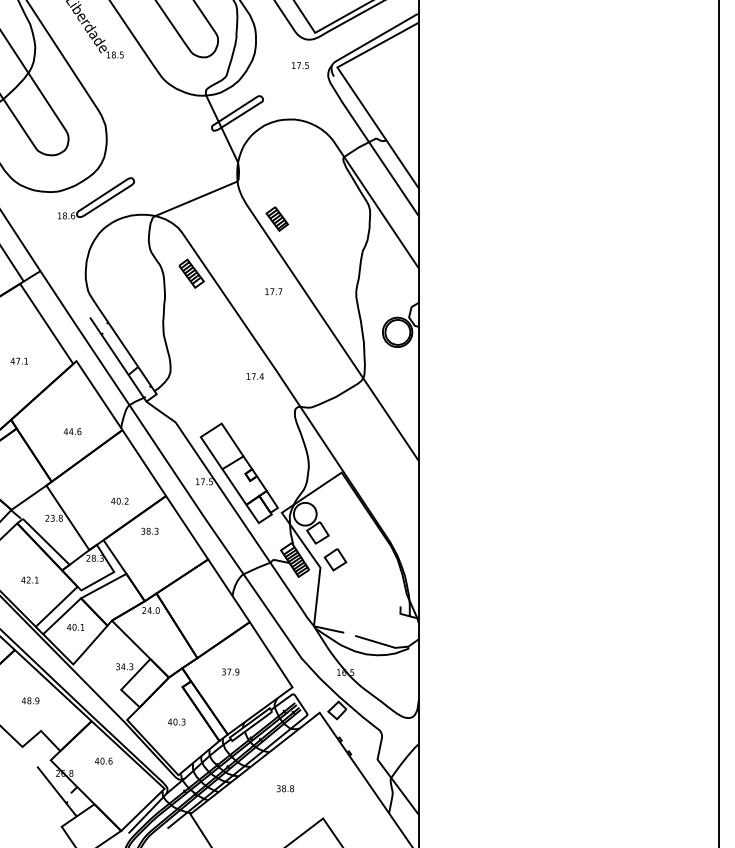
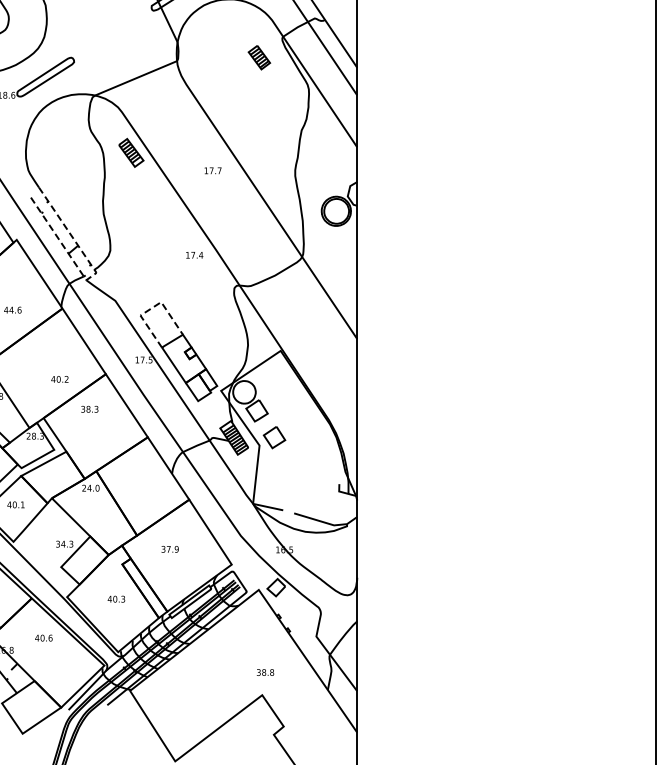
part: (277, 218) -> (259, 57), moved
line: (151, 397) -> (91, 276), solid -> dashed
line: (211, 430) -> (151, 308), solid -> dashed
part: (285, 788) -> (265, 672), moved

